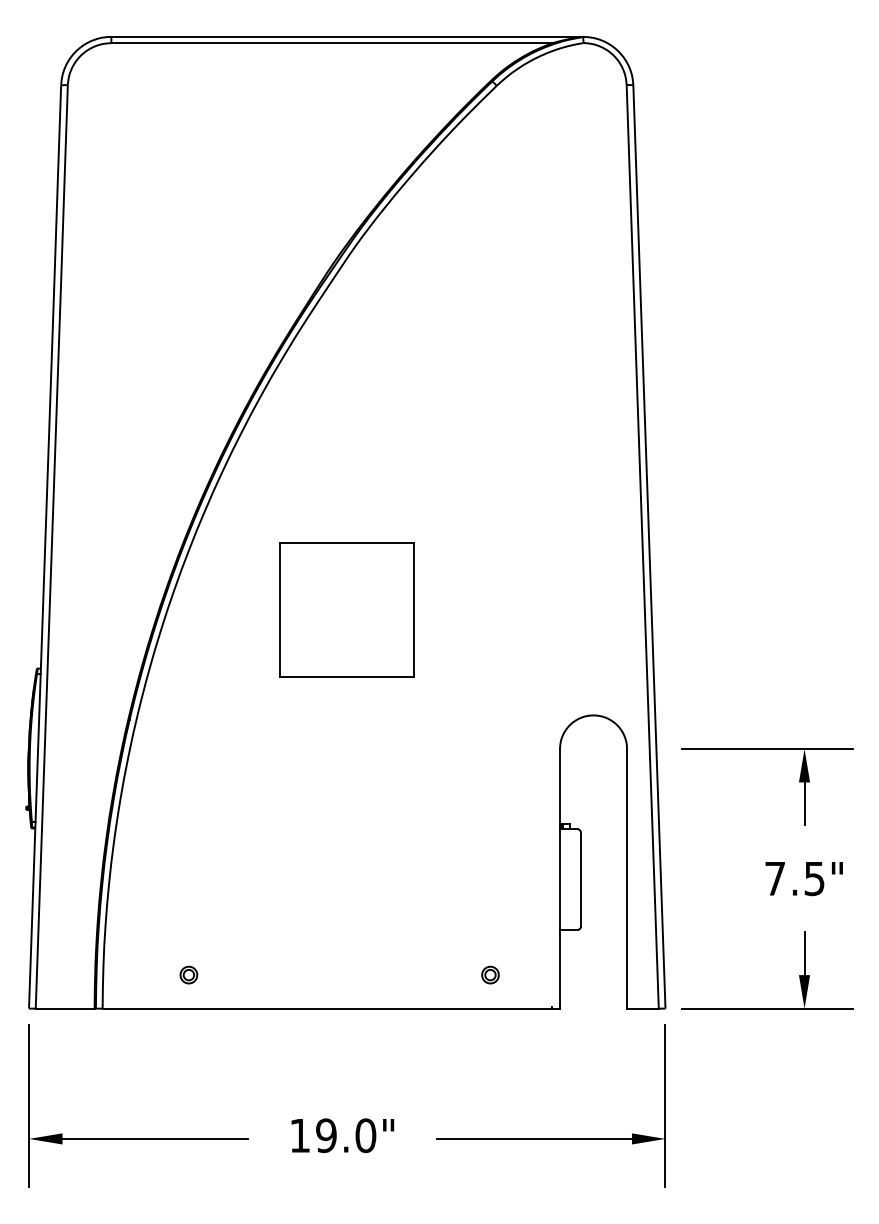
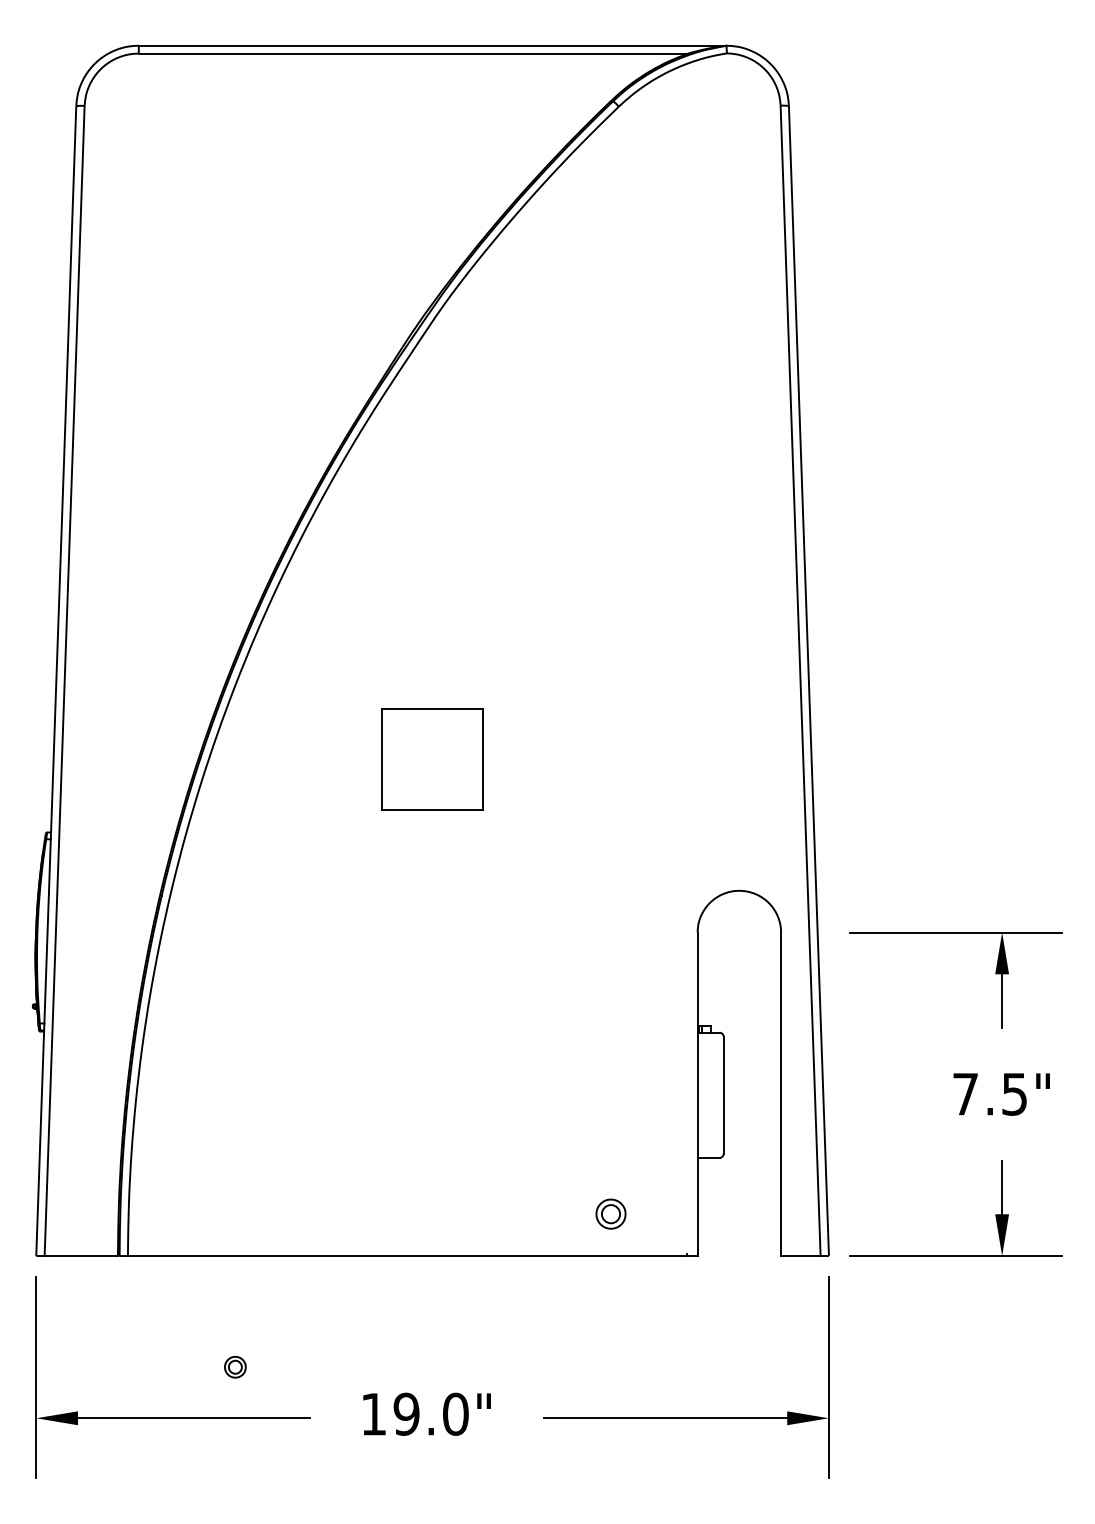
part: (347, 609) -> (432, 759), size x0.6
part: (188, 974) -> (235, 1366), moved
part: (490, 975) -> (610, 1214), size x1.4

